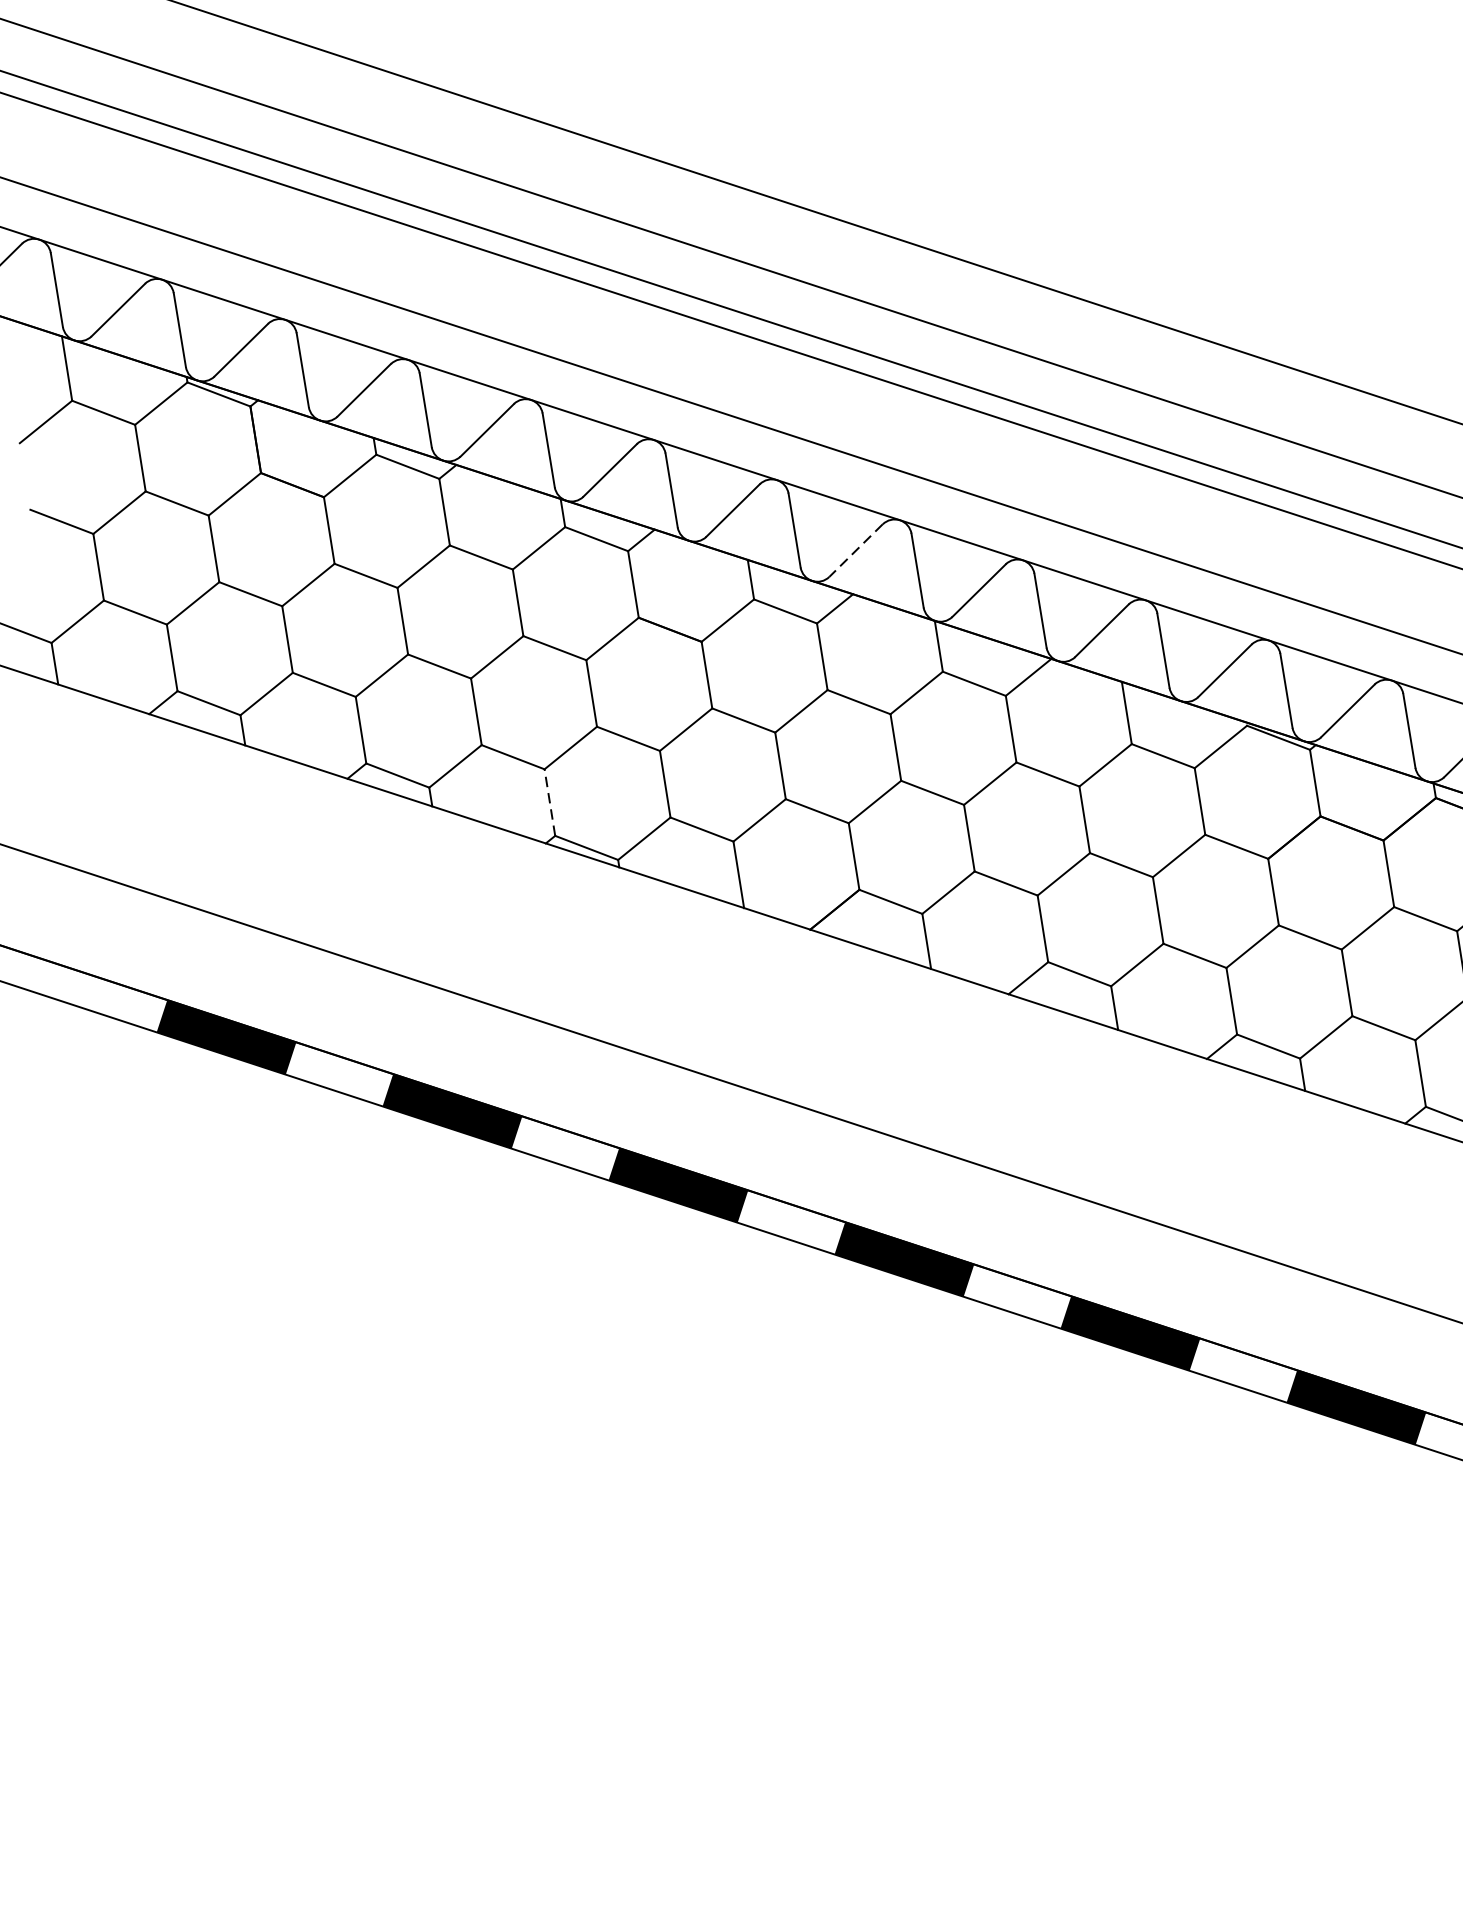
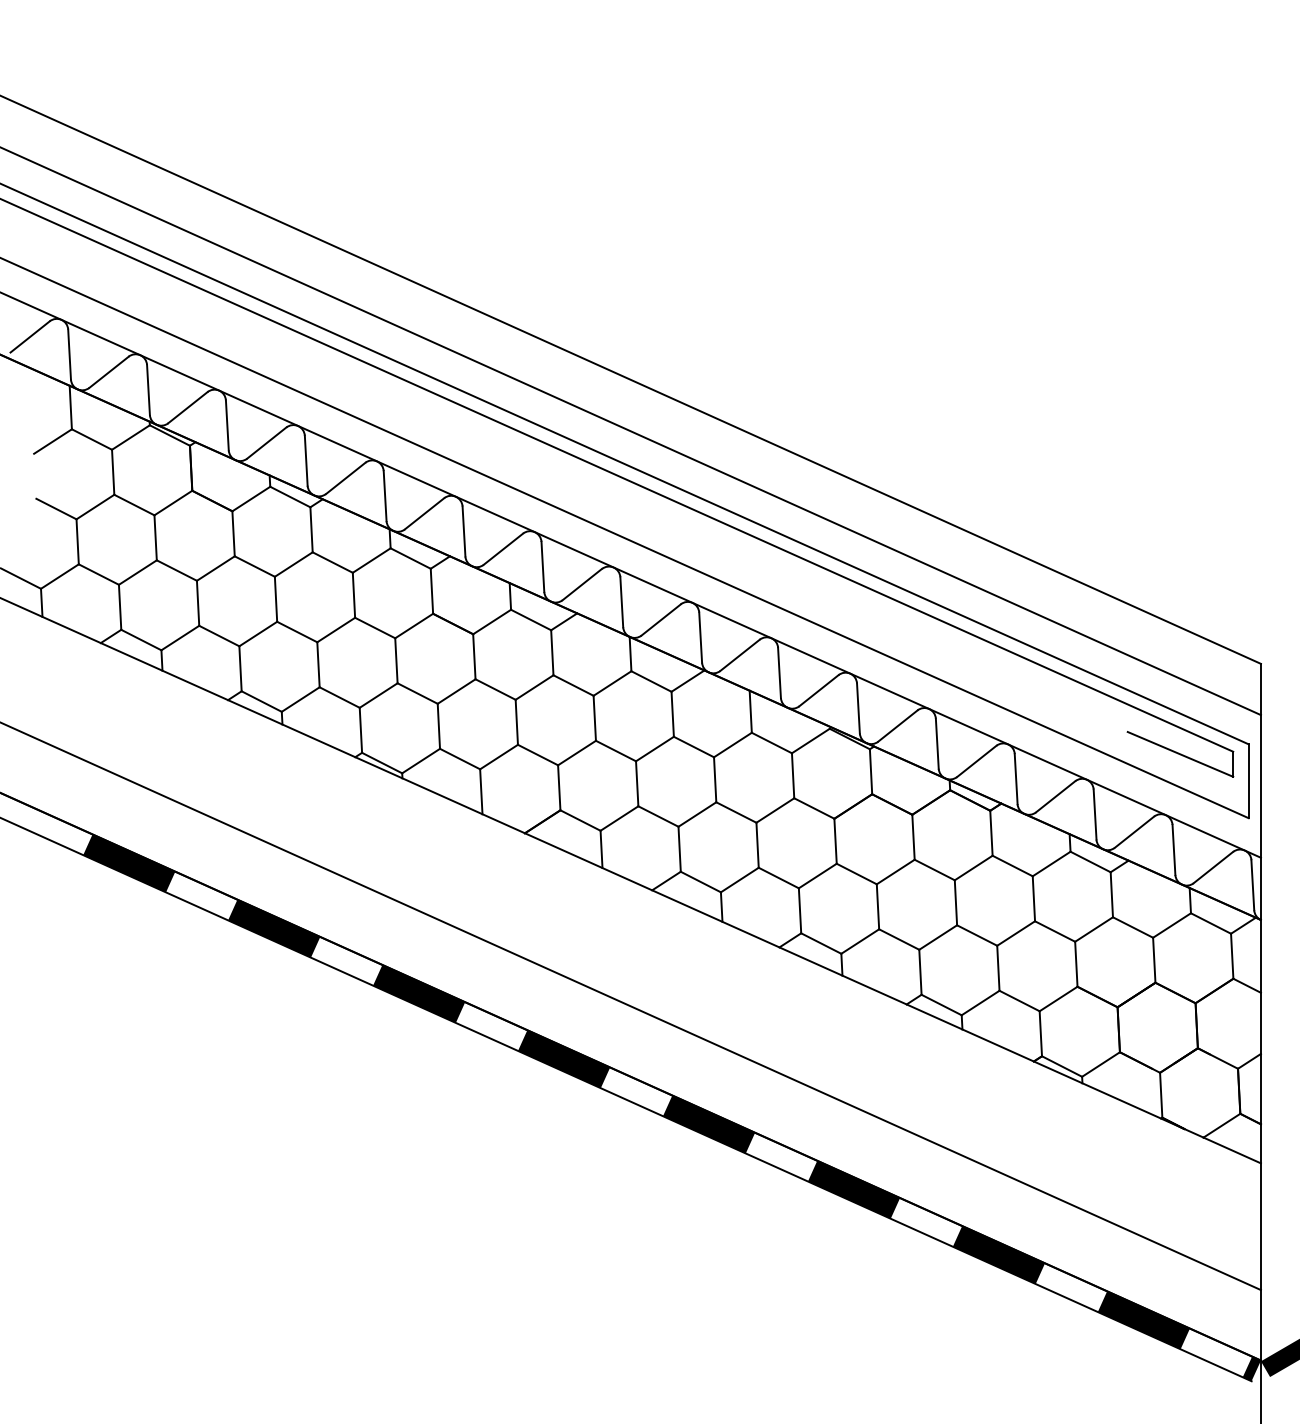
line: (854, 550) -> (581, 584), dashed -> solid
line: (549, 802) -> (360, 730), dashed -> solid

